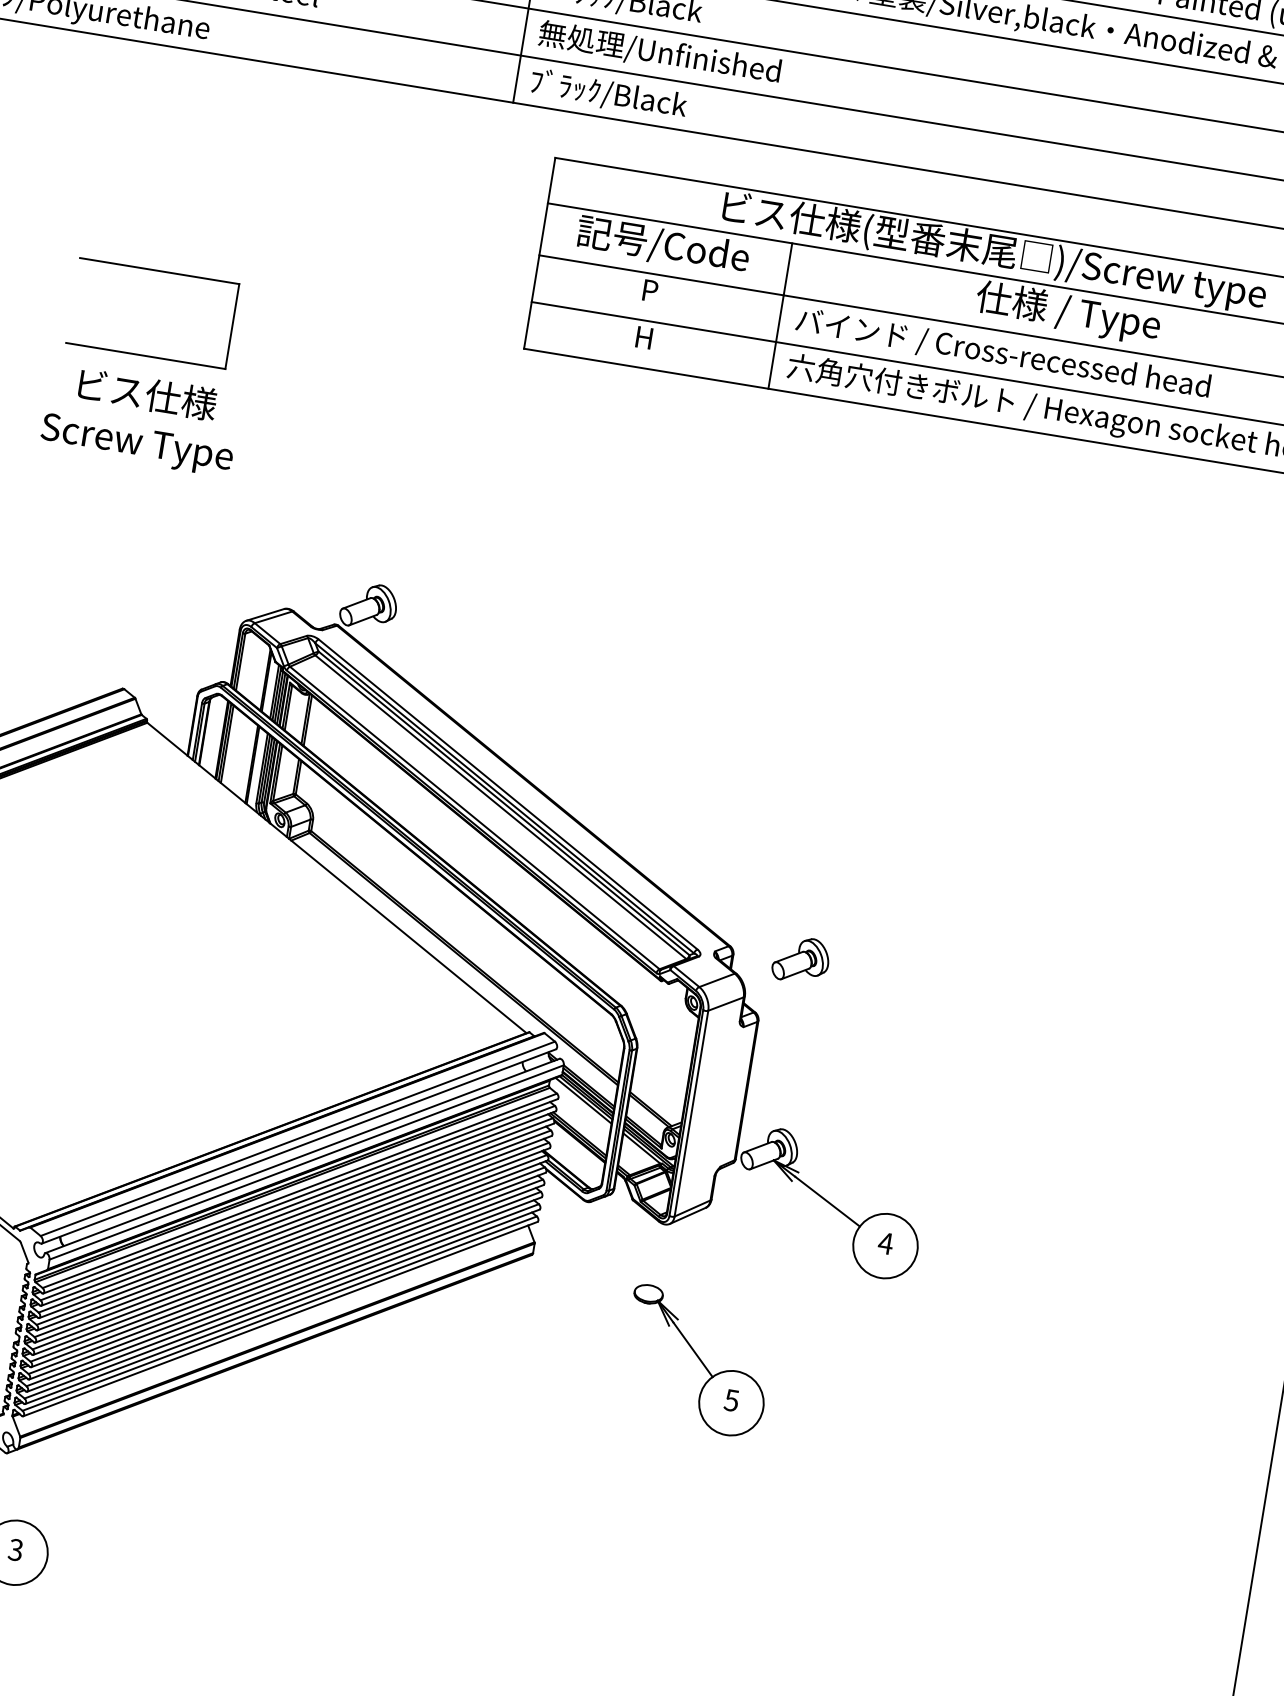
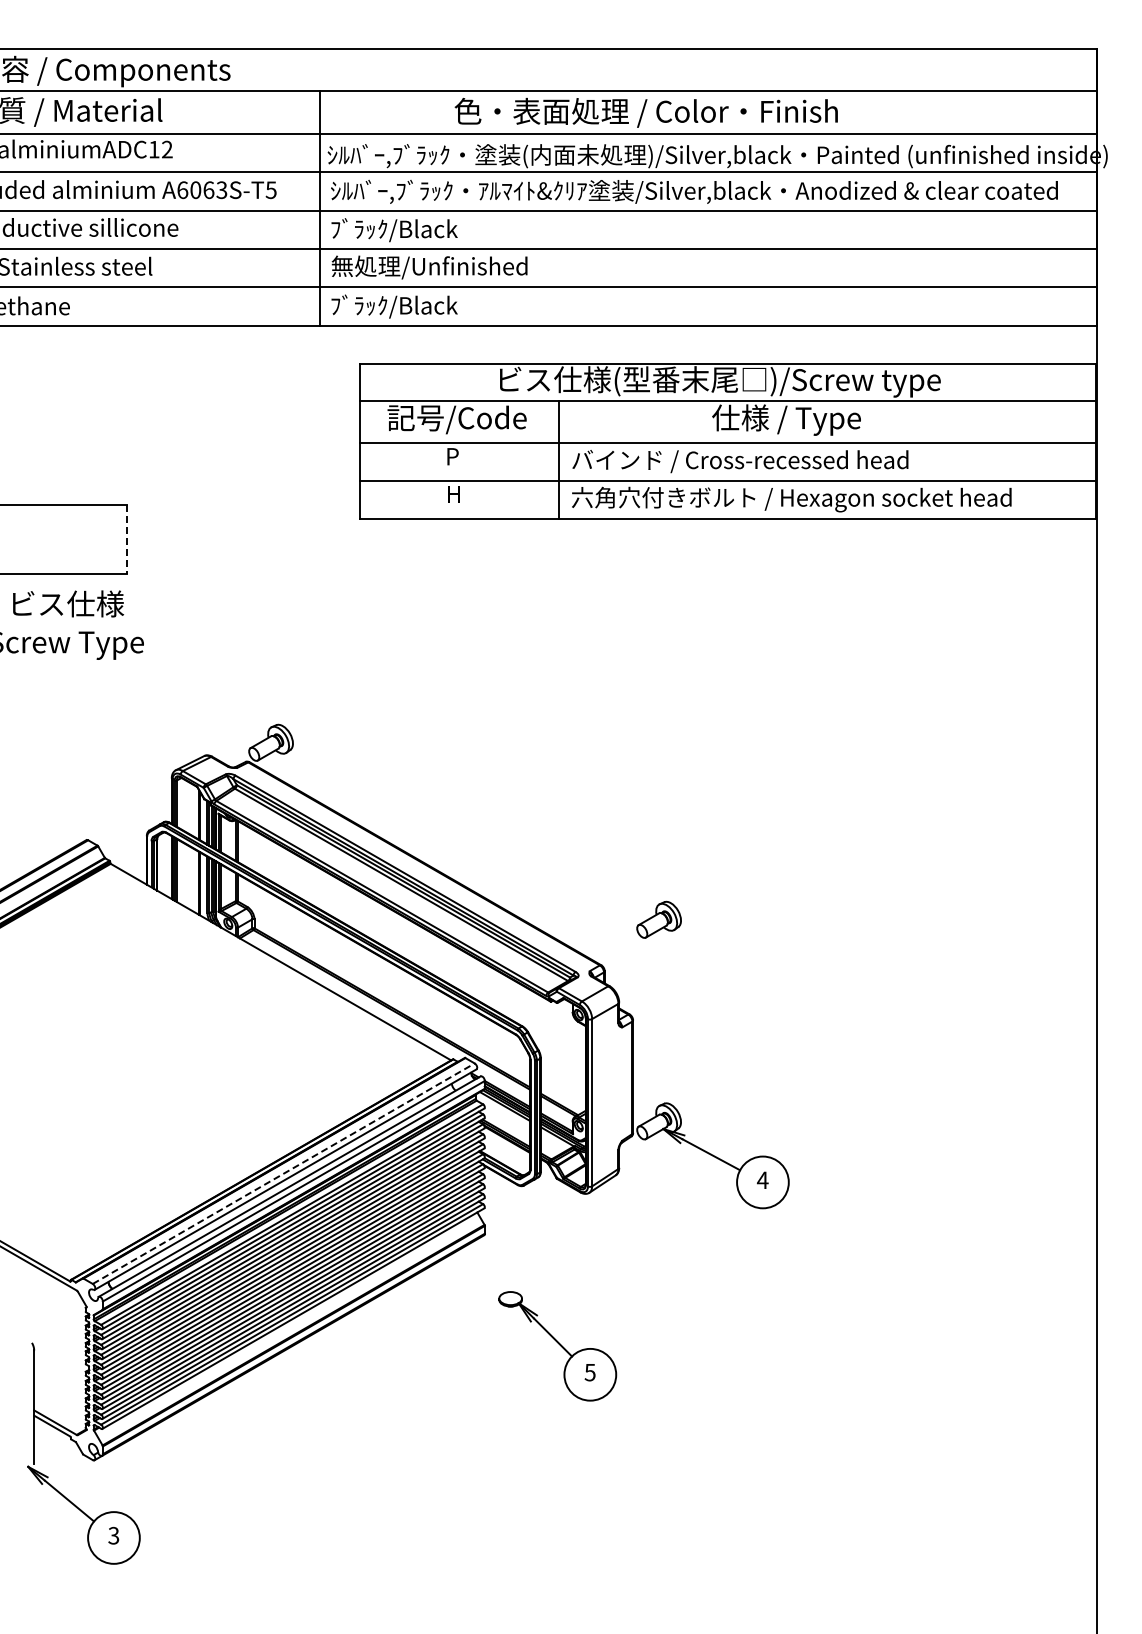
line: (232, 326) -> (126, 539), solid -> dashed
part: (800, 959) -> (658, 919), moved
line: (297, 1138) -> (283, 1173), solid -> dashed
part: (696, 1361) -> (557, 1346), moved

